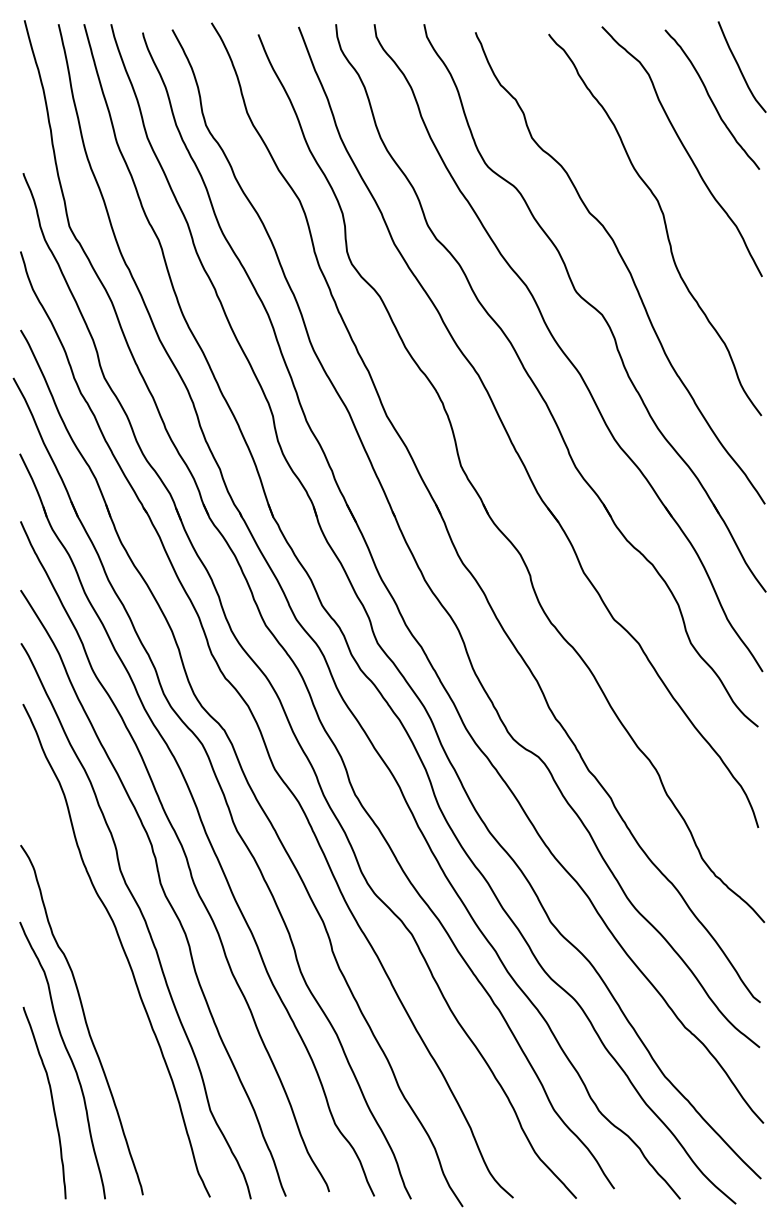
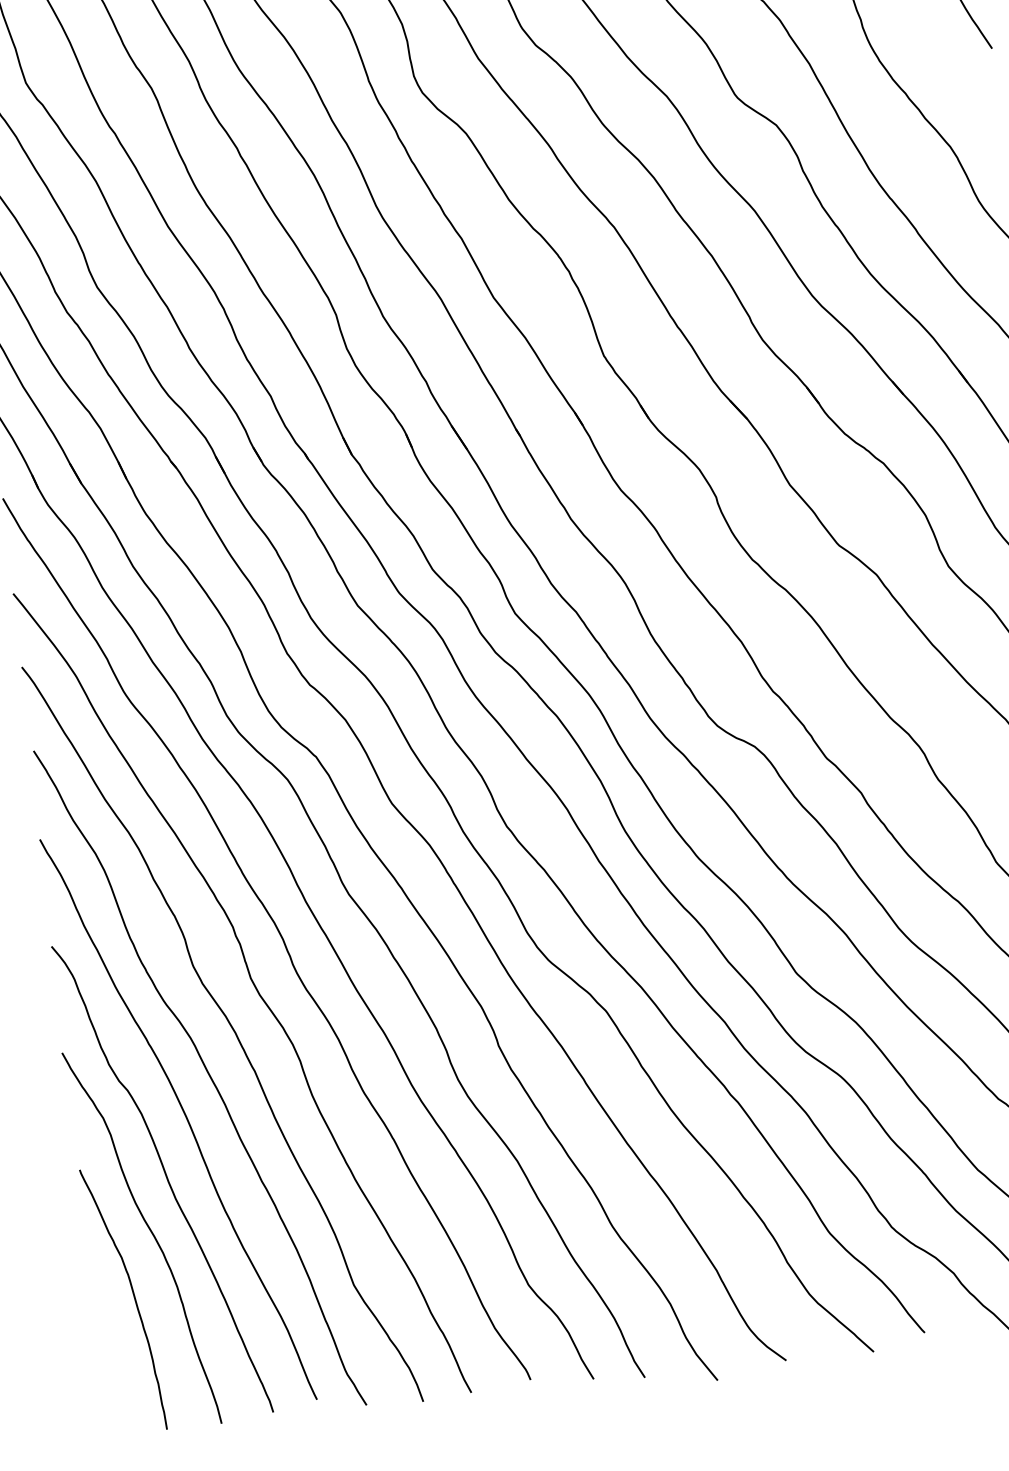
curve: (102, 977) -> (184, 1117), added

